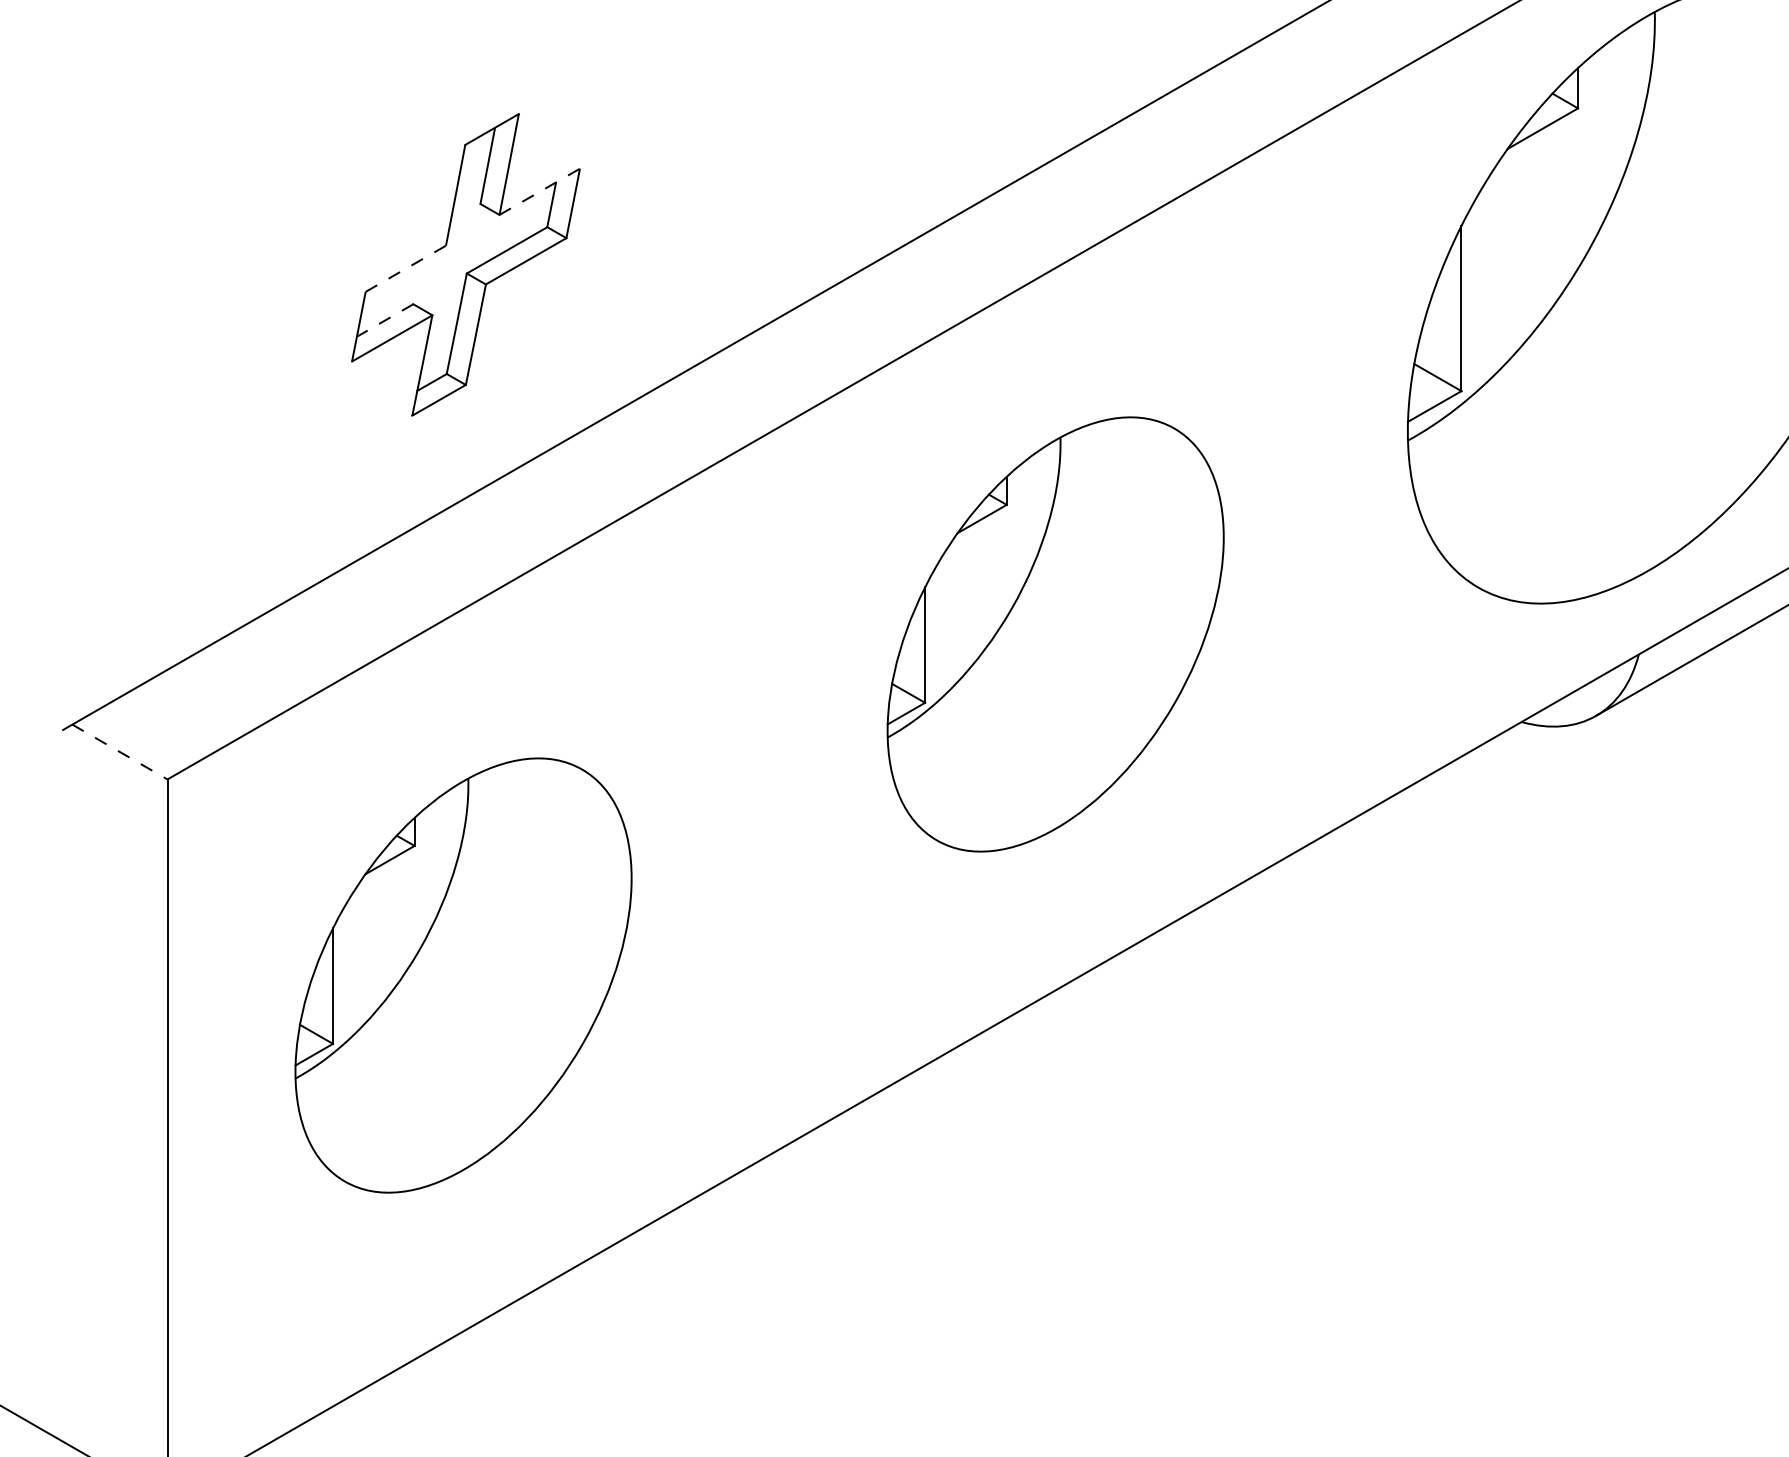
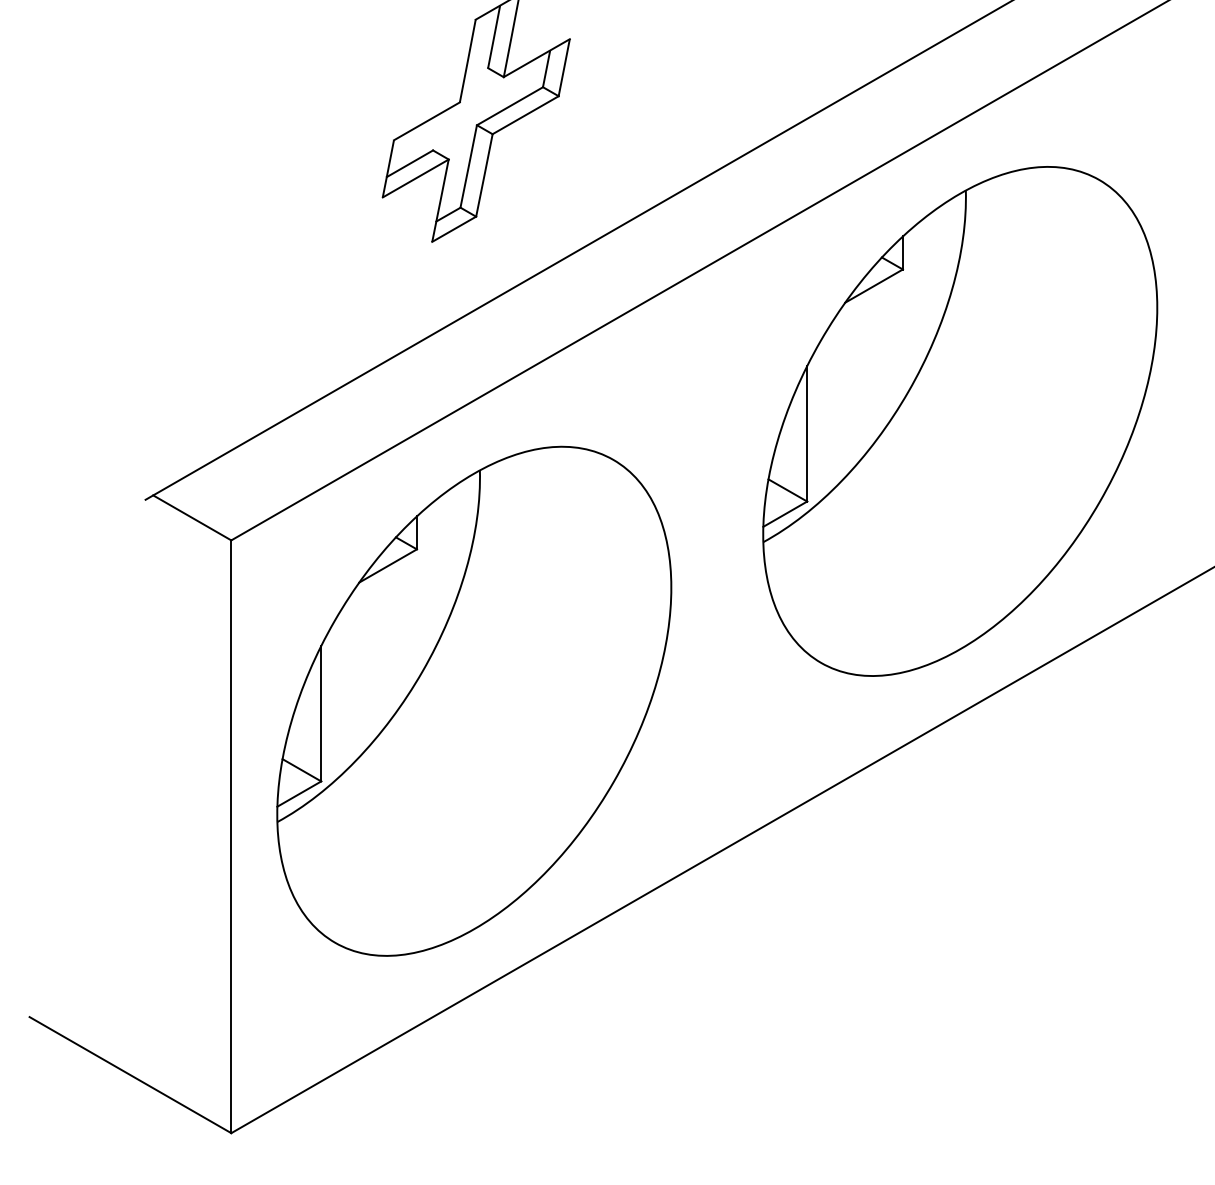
line: (540, 191) -> (537, 57), dashed -> solid
line: (406, 268) -> (427, 121), dashed -> solid
line: (384, 320) -> (409, 163), dashed -> solid
part: (1055, 634) -> (960, 421), size x1.43
line: (119, 752) -> (191, 518), dashed -> solid
part: (463, 975) -> (474, 701), size x1.43

